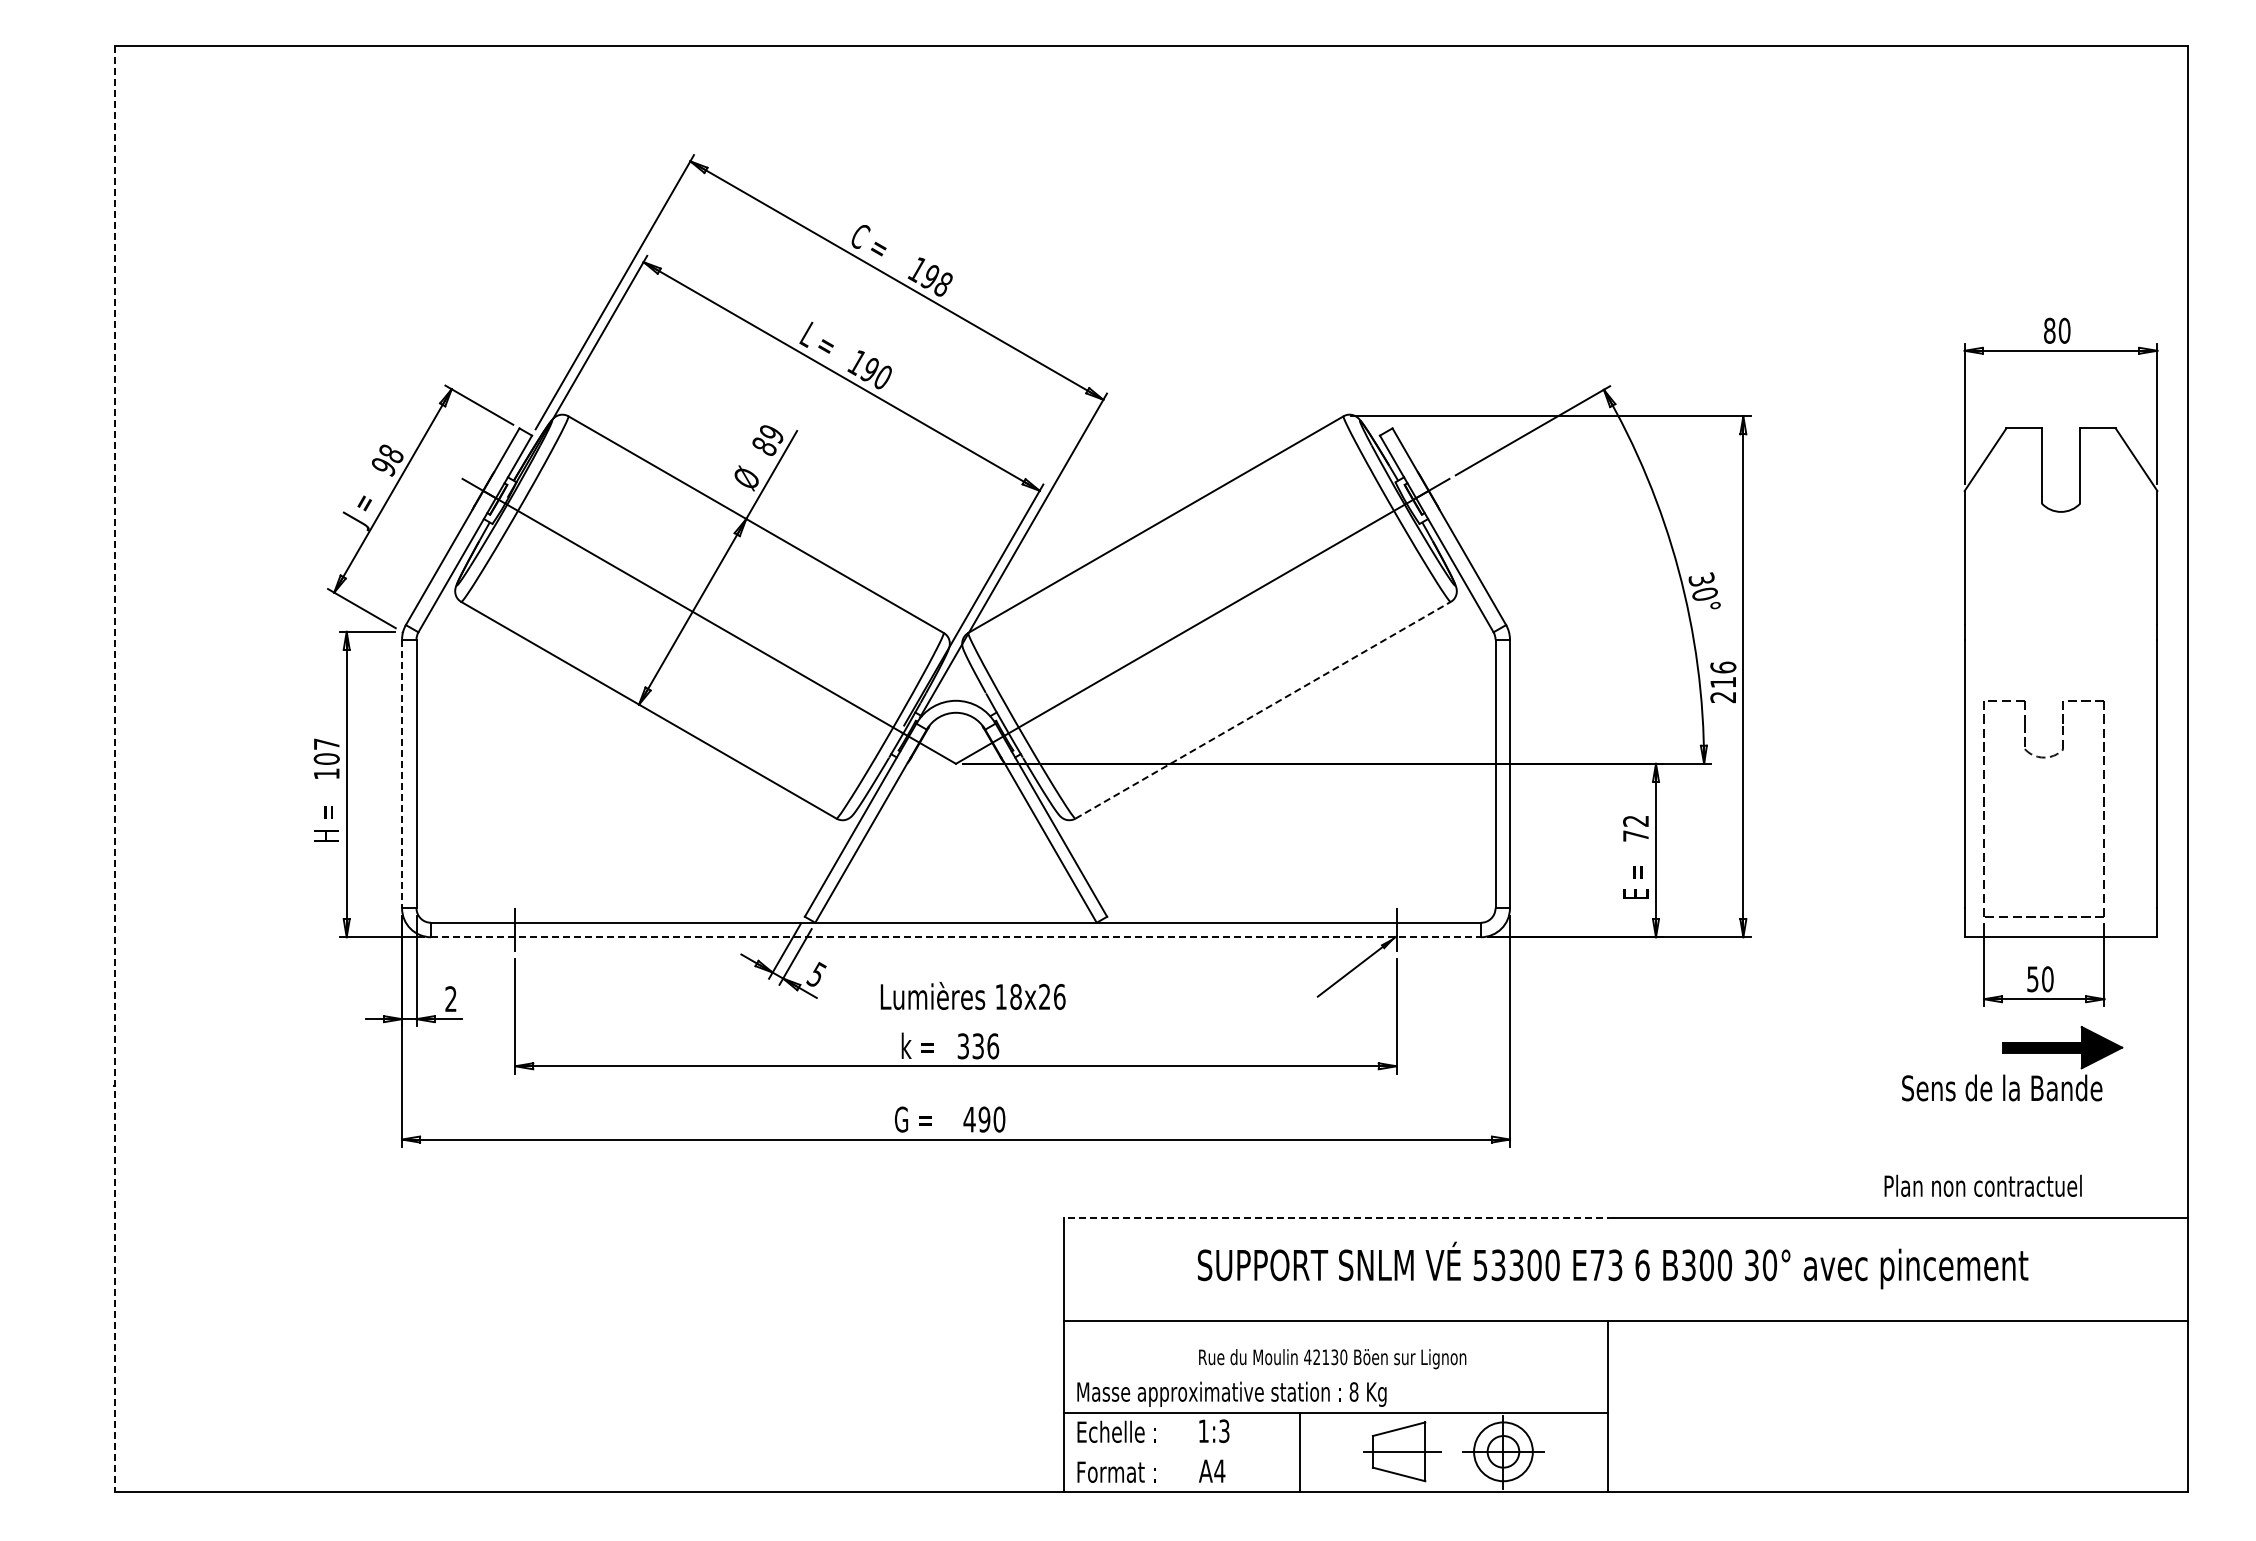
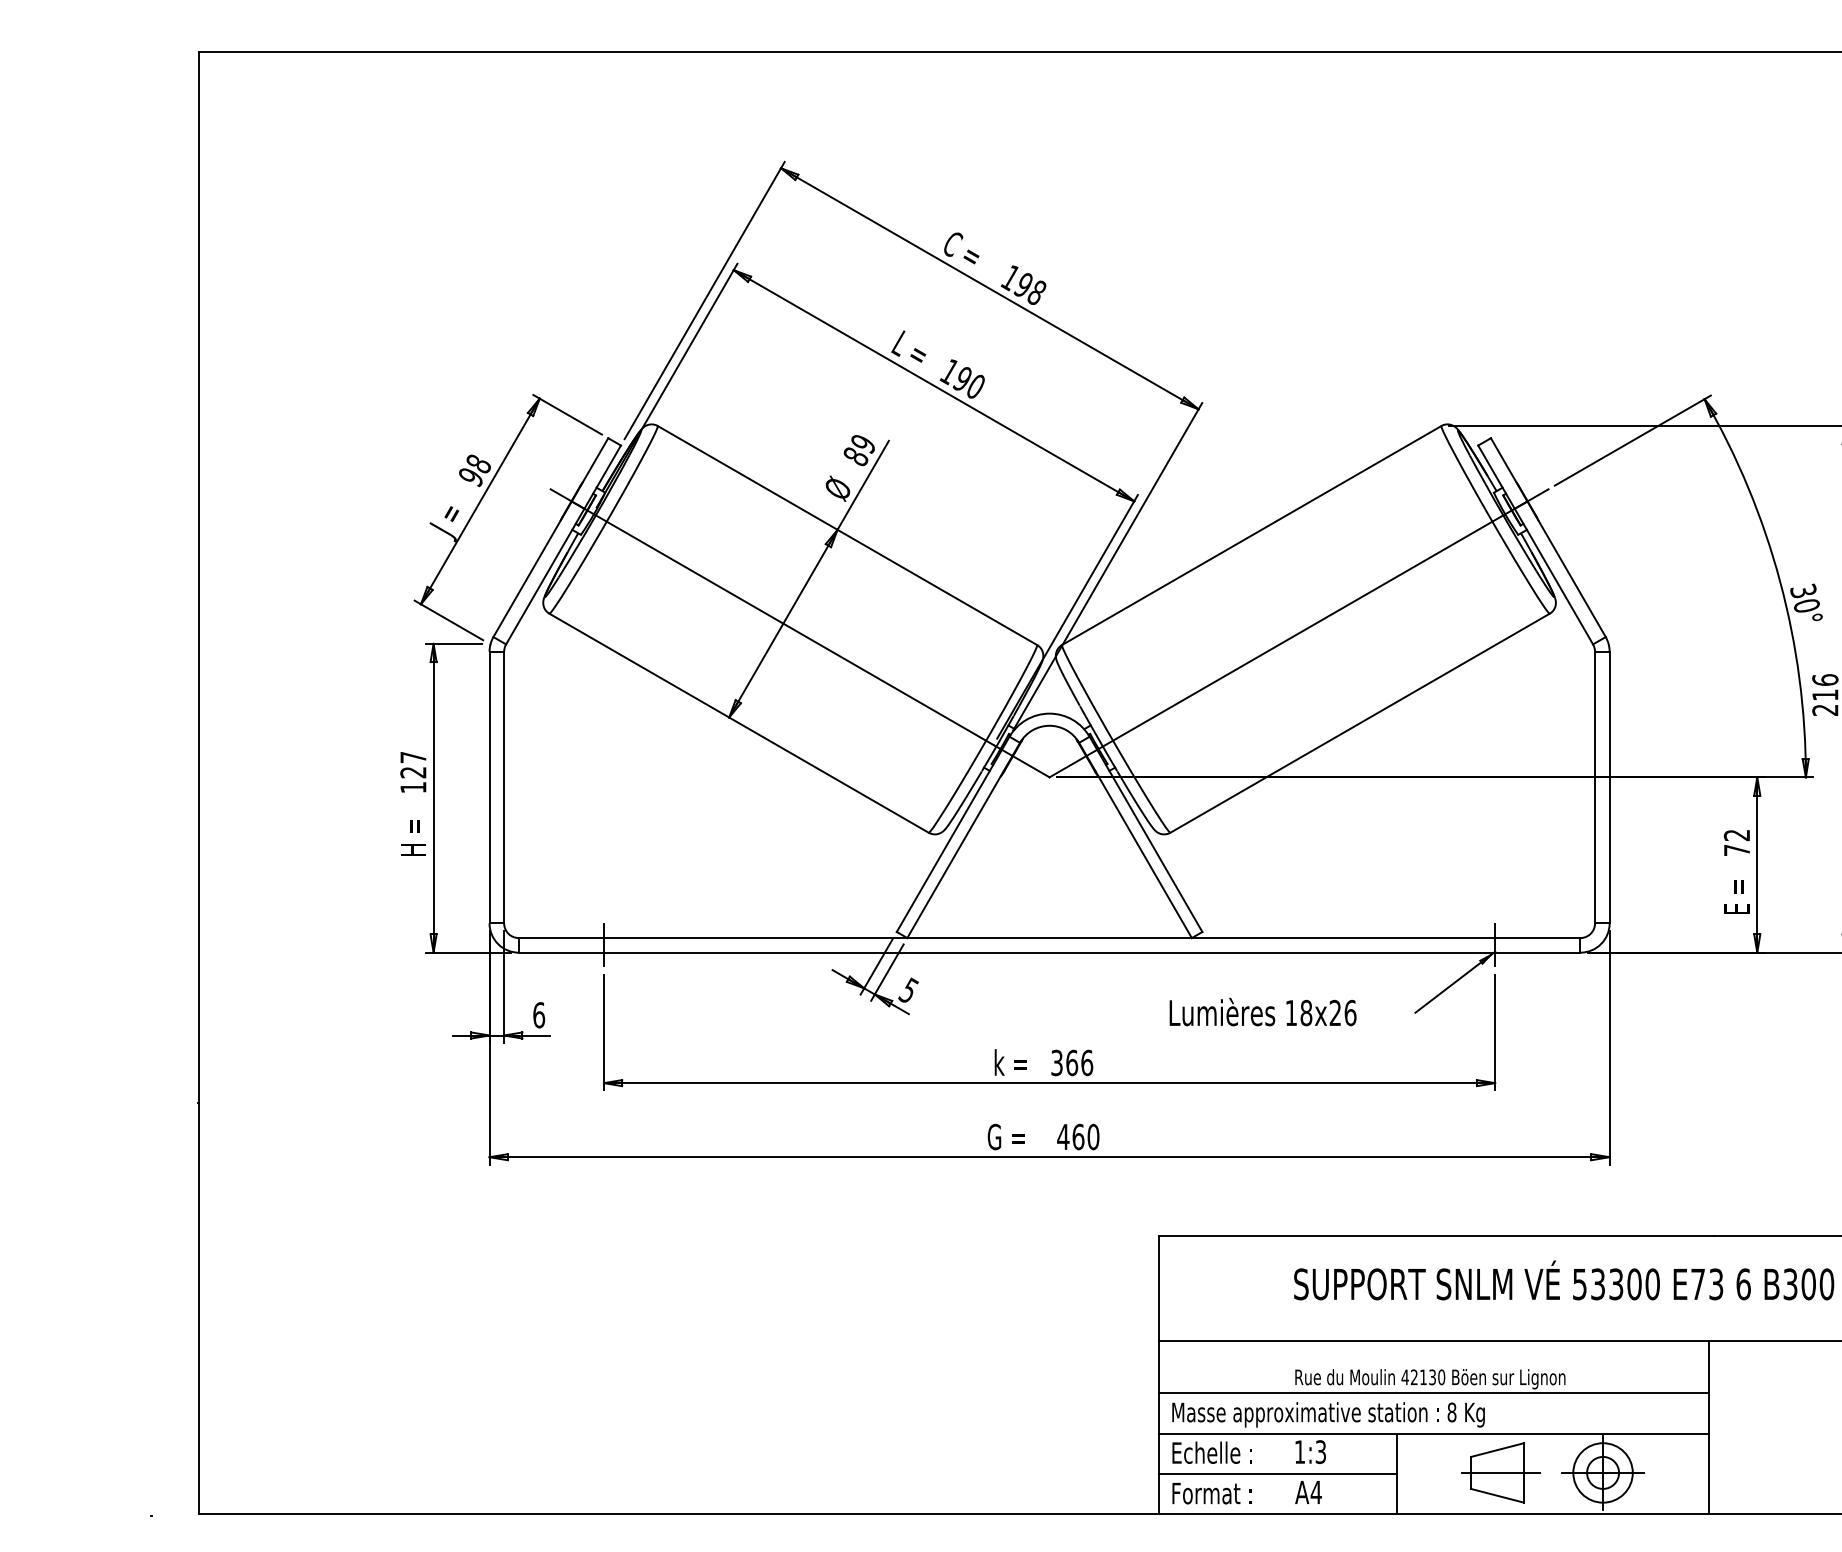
line: (1263, 710) -> (1360, 723), dashed -> solid
text: (326, 758) -> (413, 771), 107 -> 127
line: (114, 769) -> (198, 783), dashed -> solid
line: (402, 774) -> (489, 788), dashed -> solid
line: (956, 937) -> (1050, 952), dashed -> solid
text: (972, 995) -> (1262, 1011), moved
text: (451, 999) -> (539, 1015), 2 -> 6
text: (978, 1046) -> (1072, 1063), 336 -> 366
text: (984, 1119) -> (1078, 1136), 490 -> 460
line: (1338, 1217) -> (1436, 1236), dashed -> solid
line: (1335, 1373) -> (1433, 1393), added
line: (1181, 1452) -> (1277, 1473), added

